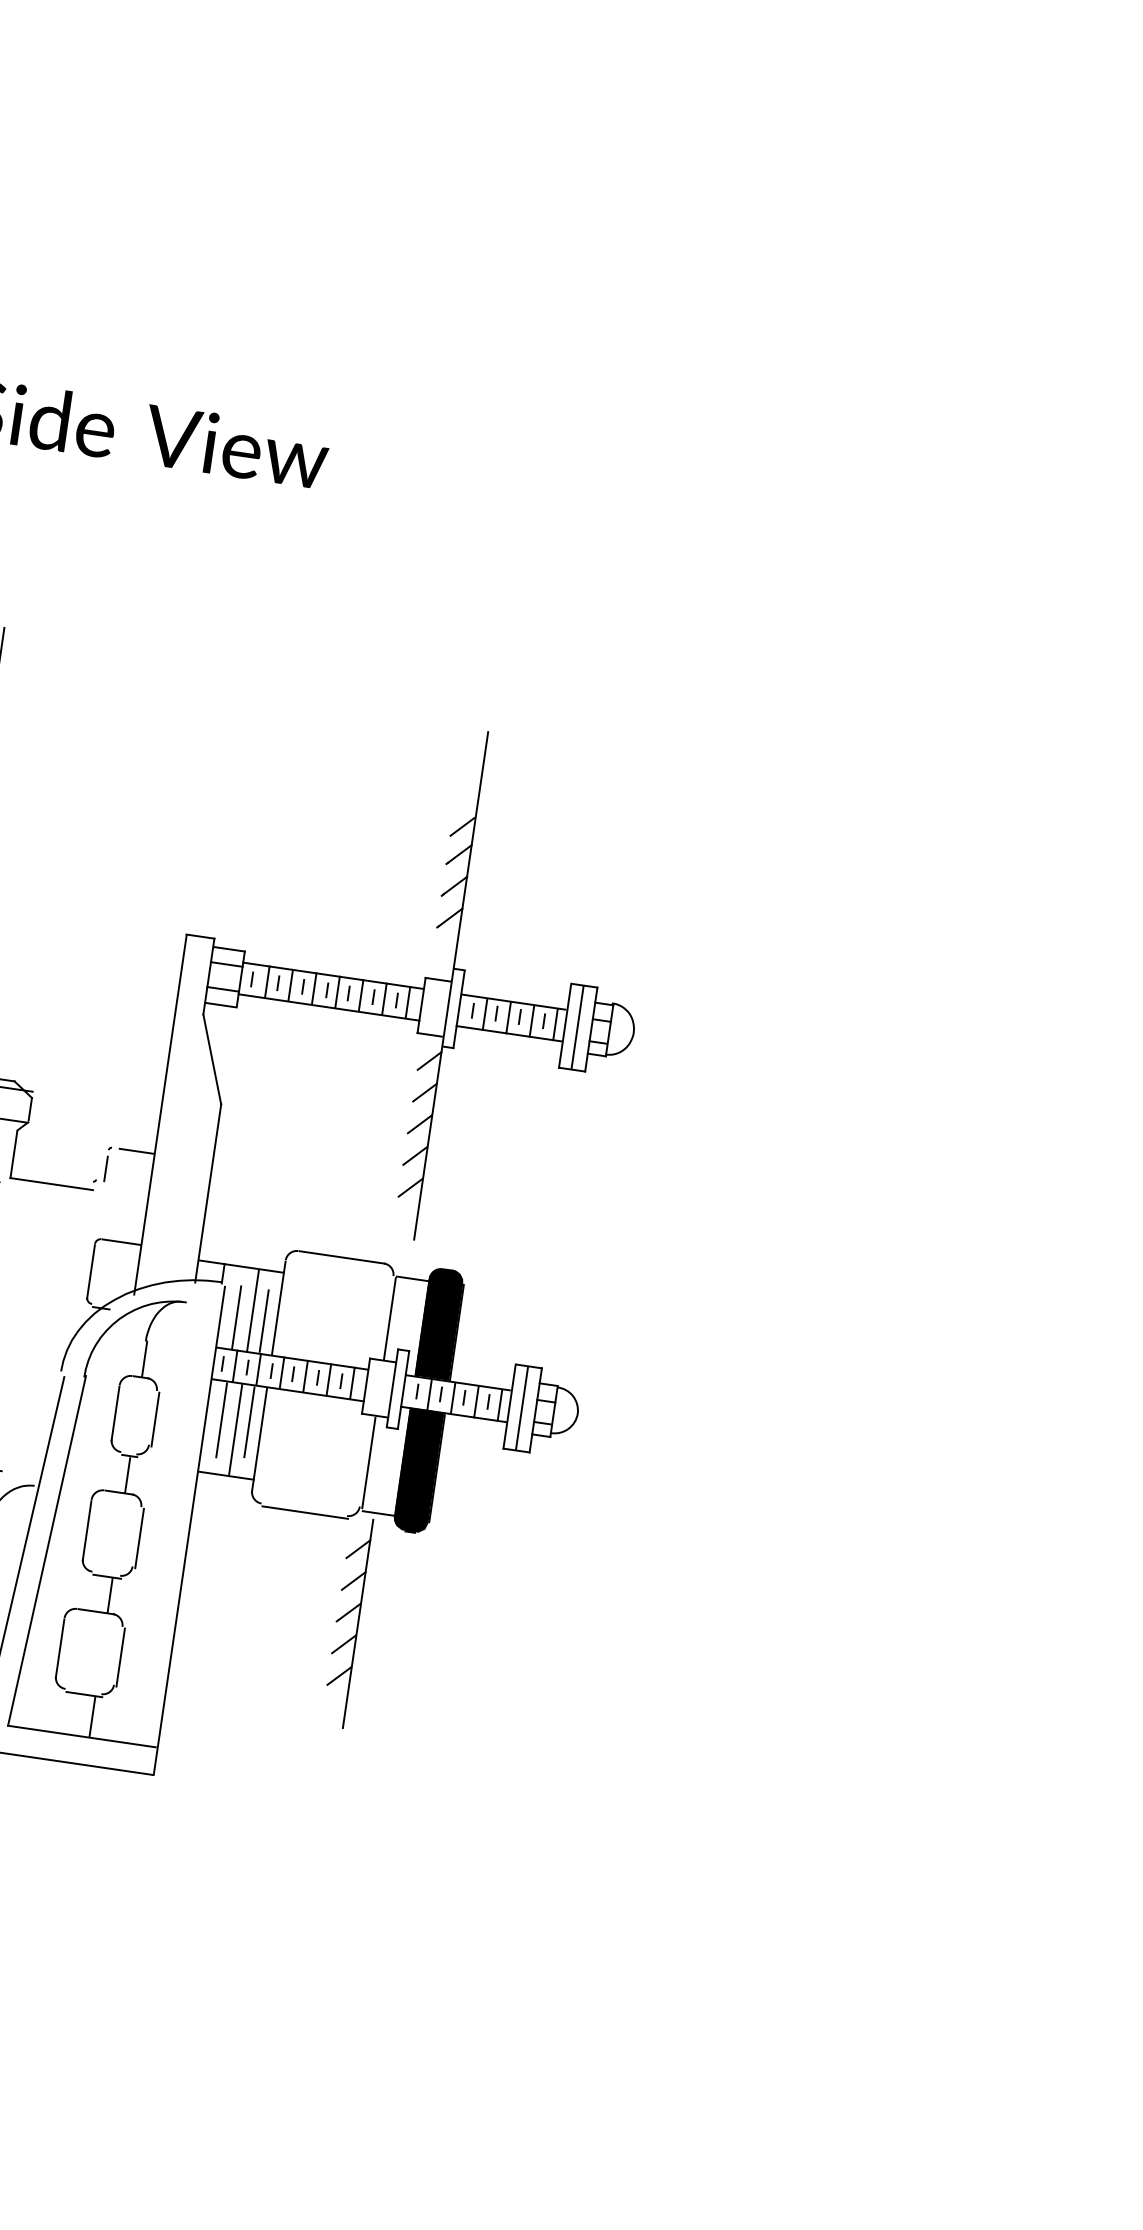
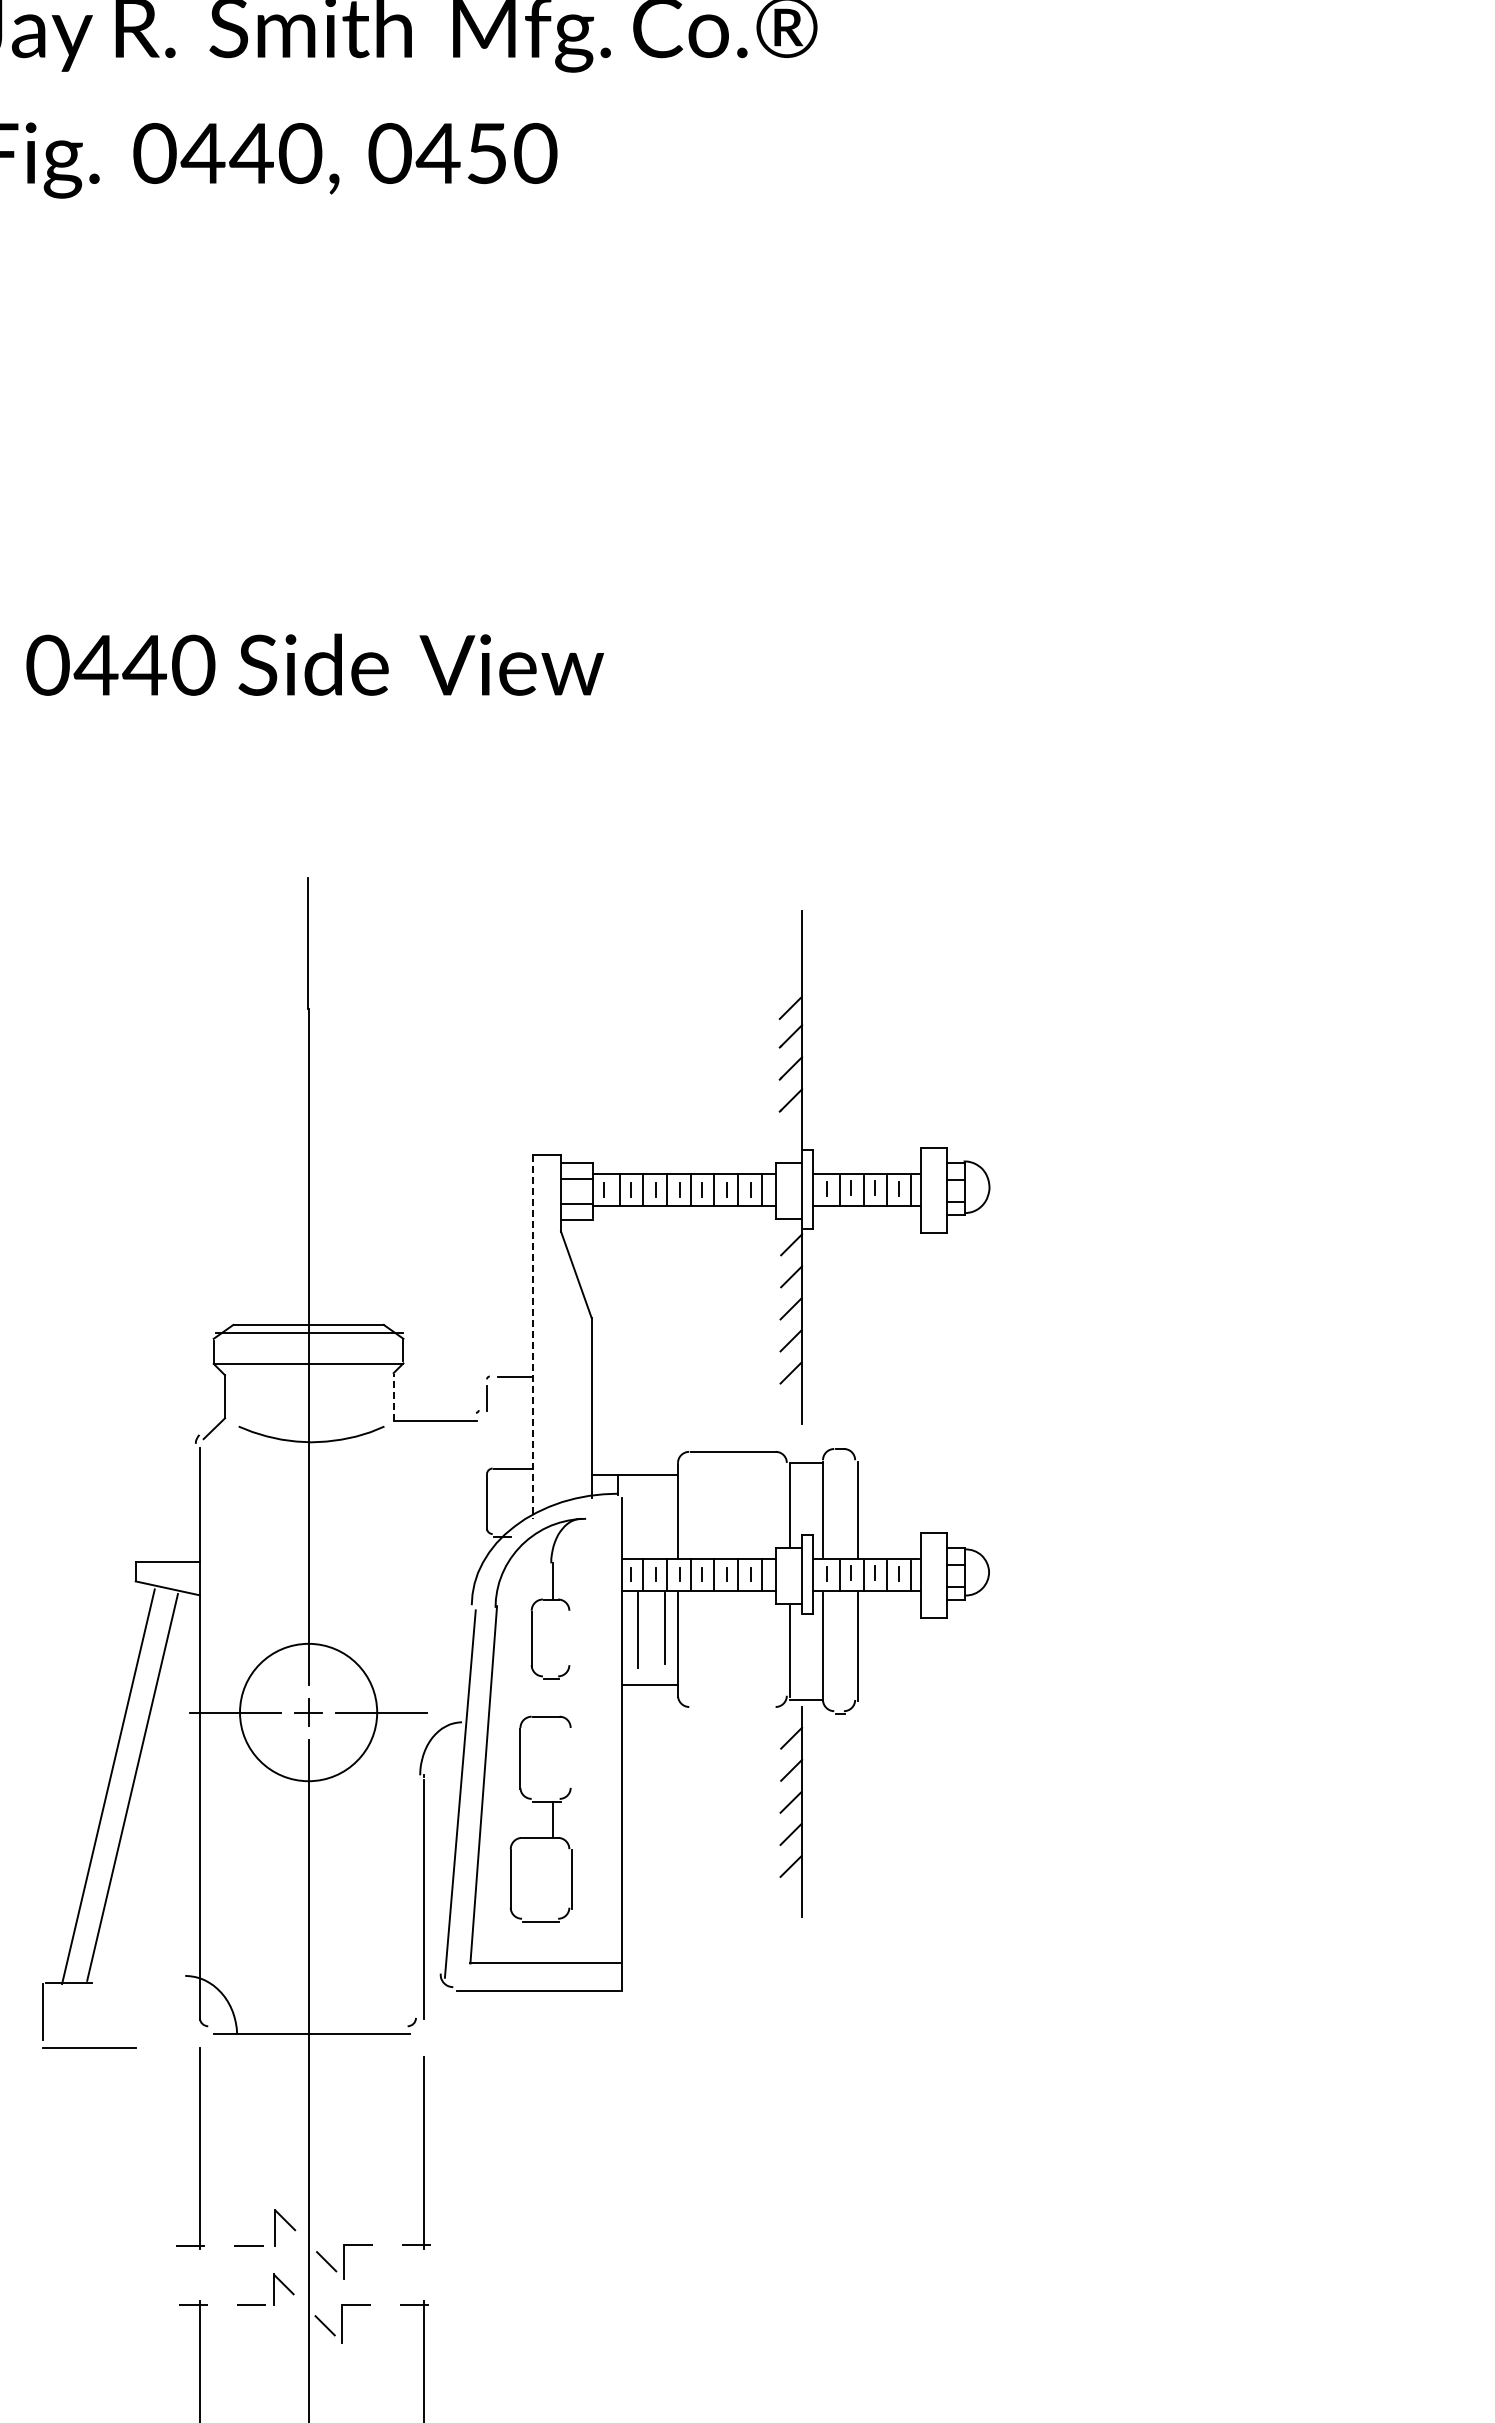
line: (577, 1027) -> (933, 1190), removed
line: (161, 1114) -> (533, 1336), solid -> dashed
line: (13, 1154) -> (393, 1397), solid -> dashed
line: (252, 1310) -> (652, 1517), removed
line: (236, 1317) -> (637, 1526), removed
line: (264, 1321) -> (665, 1526), removed
fill: (439, 1323) -> (839, 1503), removed
line: (522, 1408) -> (933, 1575), removed
line: (155, 1419) -> (572, 1639), removed
line: (235, 1430) -> (652, 1638), removed
fill: (418, 1470) -> (839, 1651), removed
line: (127, 1475) -> (552, 1698), removed
line: (305, 1512) -> (733, 1709), removed
line: (139, 1538) -> (573, 1759), removed
line: (92, 1715) -> (552, 1941), removed

